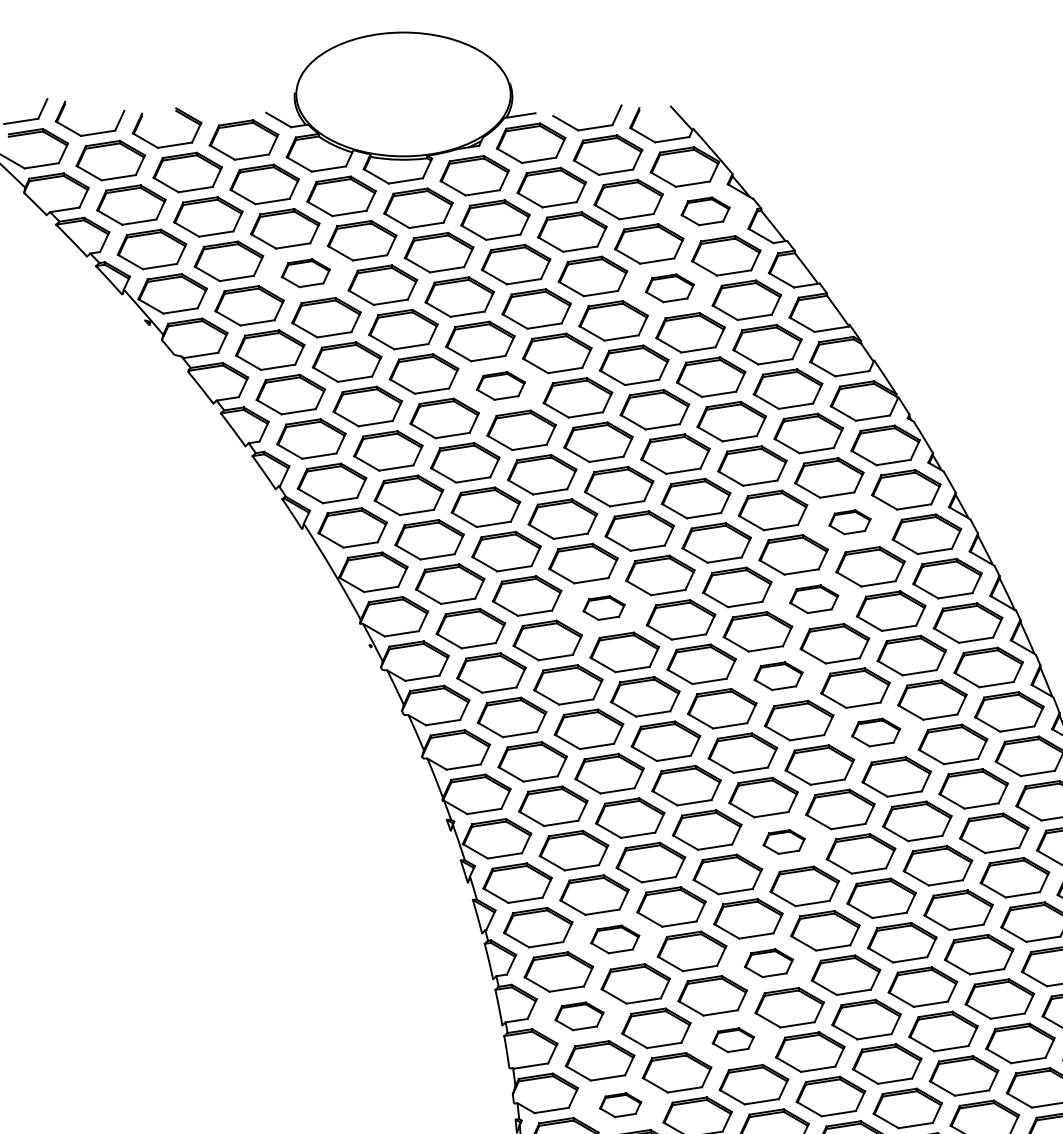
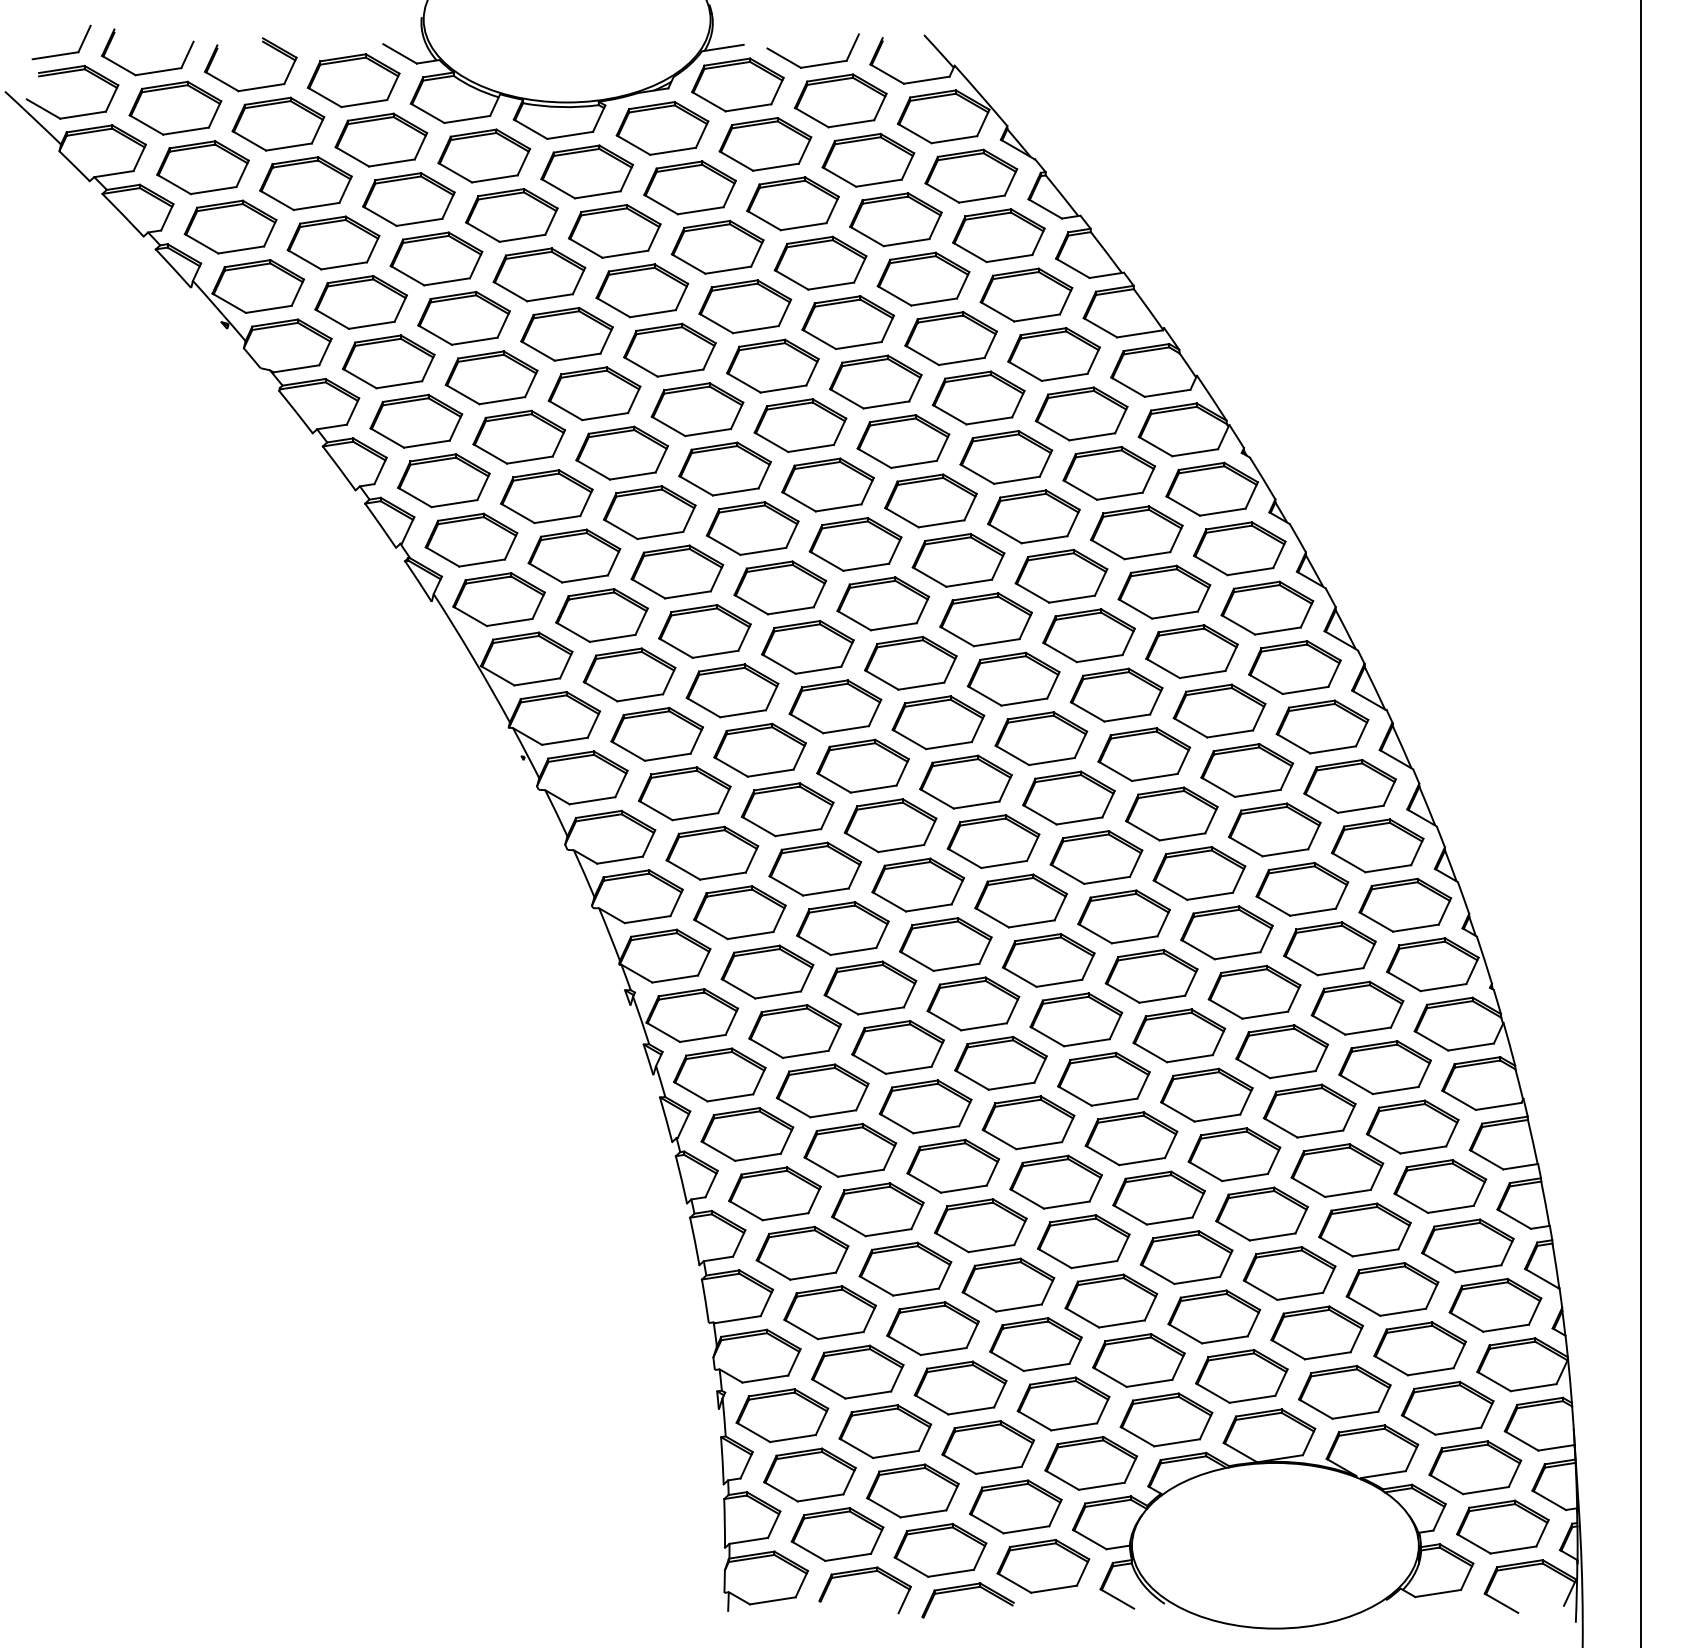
part: (705, 210) -> (971, 175), size x1.43
part: (305, 272) -> (436, 258), size x1.43
part: (669, 287) -> (923, 278), size x1.43
part: (500, 385) -> (697, 409), size x1.43
part: (850, 521) -> (1164, 591), size x1.67
part: (814, 598) -> (1116, 694), size x1.43
part: (604, 607) -> (835, 706), size x1.67
part: (778, 675) -> (1068, 797), size x1.43
part: (876, 732) -> (1199, 873), size x1.43
part: (784, 841) -> (1076, 1019), size x1.67
part: (615, 938) -> (850, 1149), size x1.43
part: (768, 962) -> (1055, 1181), size x1.43
part: (579, 1015) -> (802, 1252), size x1.43
part: (733, 1039) -> (1008, 1284), size x1.67
part: (620, 1104) -> (857, 1371), size x1.67

